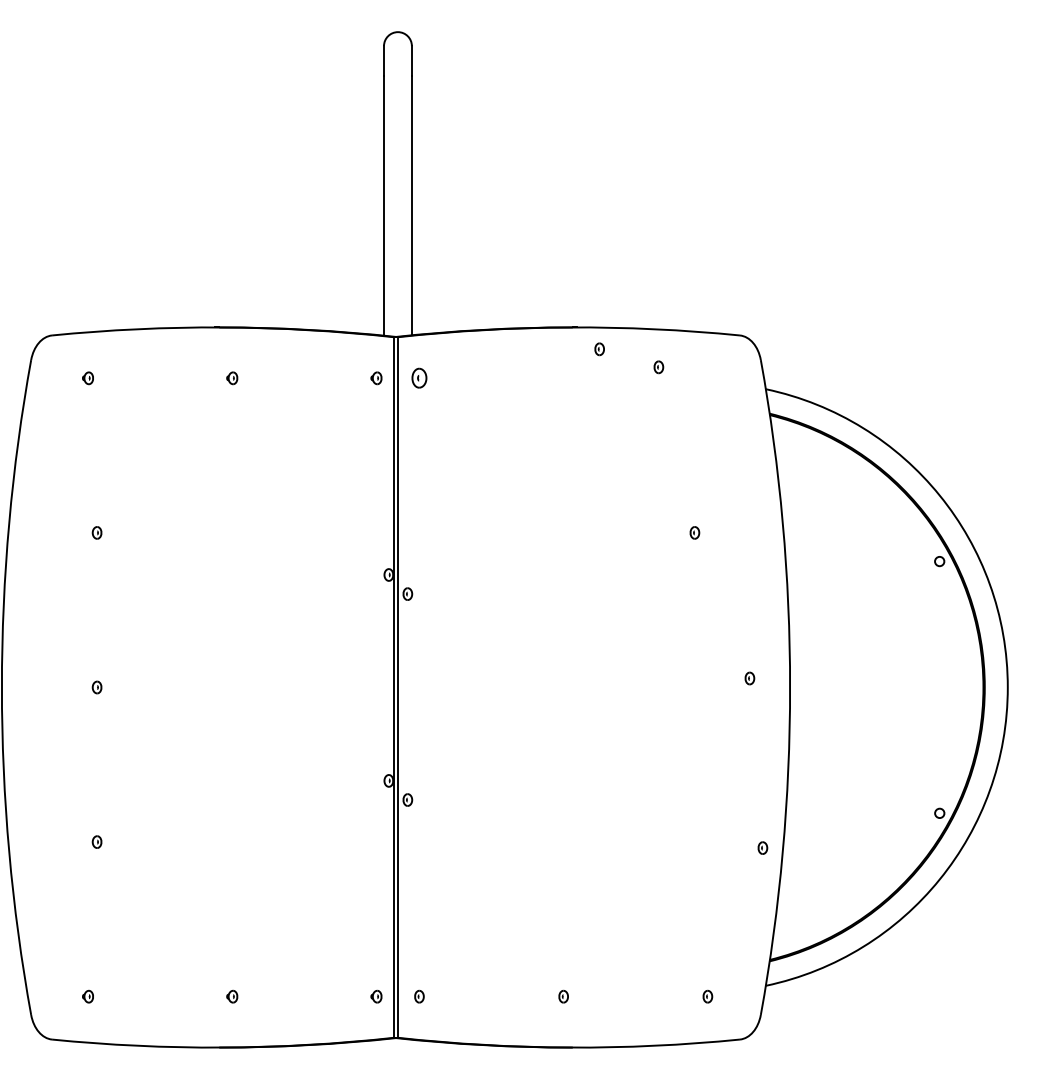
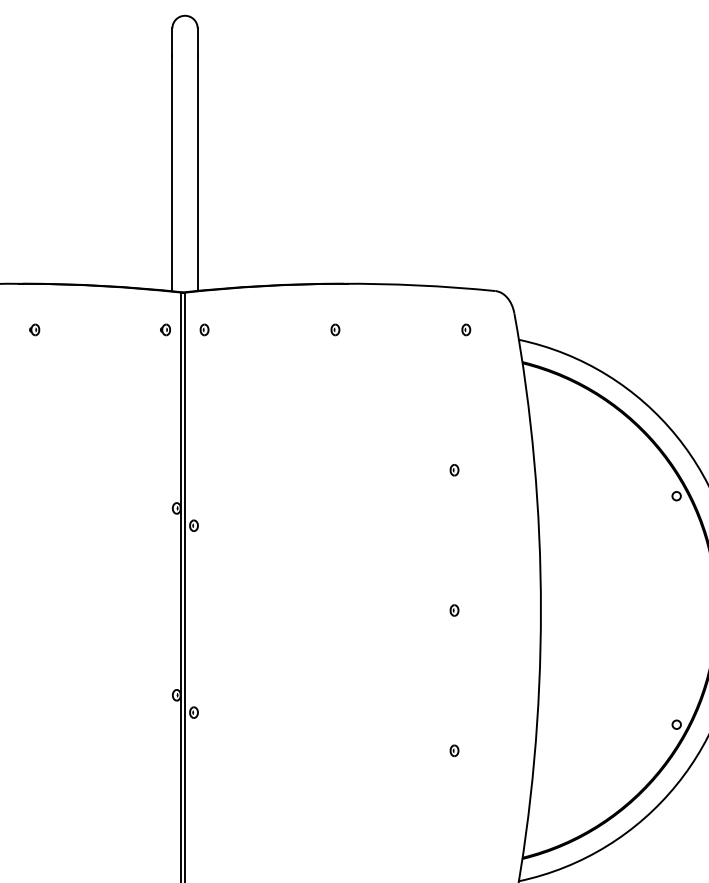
part: (599, 349) -> (335, 330), moved
part: (658, 367) -> (465, 330), moved
part: (419, 378) -> (204, 330), size x0.62
part: (749, 678) -> (454, 610), moved
part: (762, 847) -> (454, 750), moved

